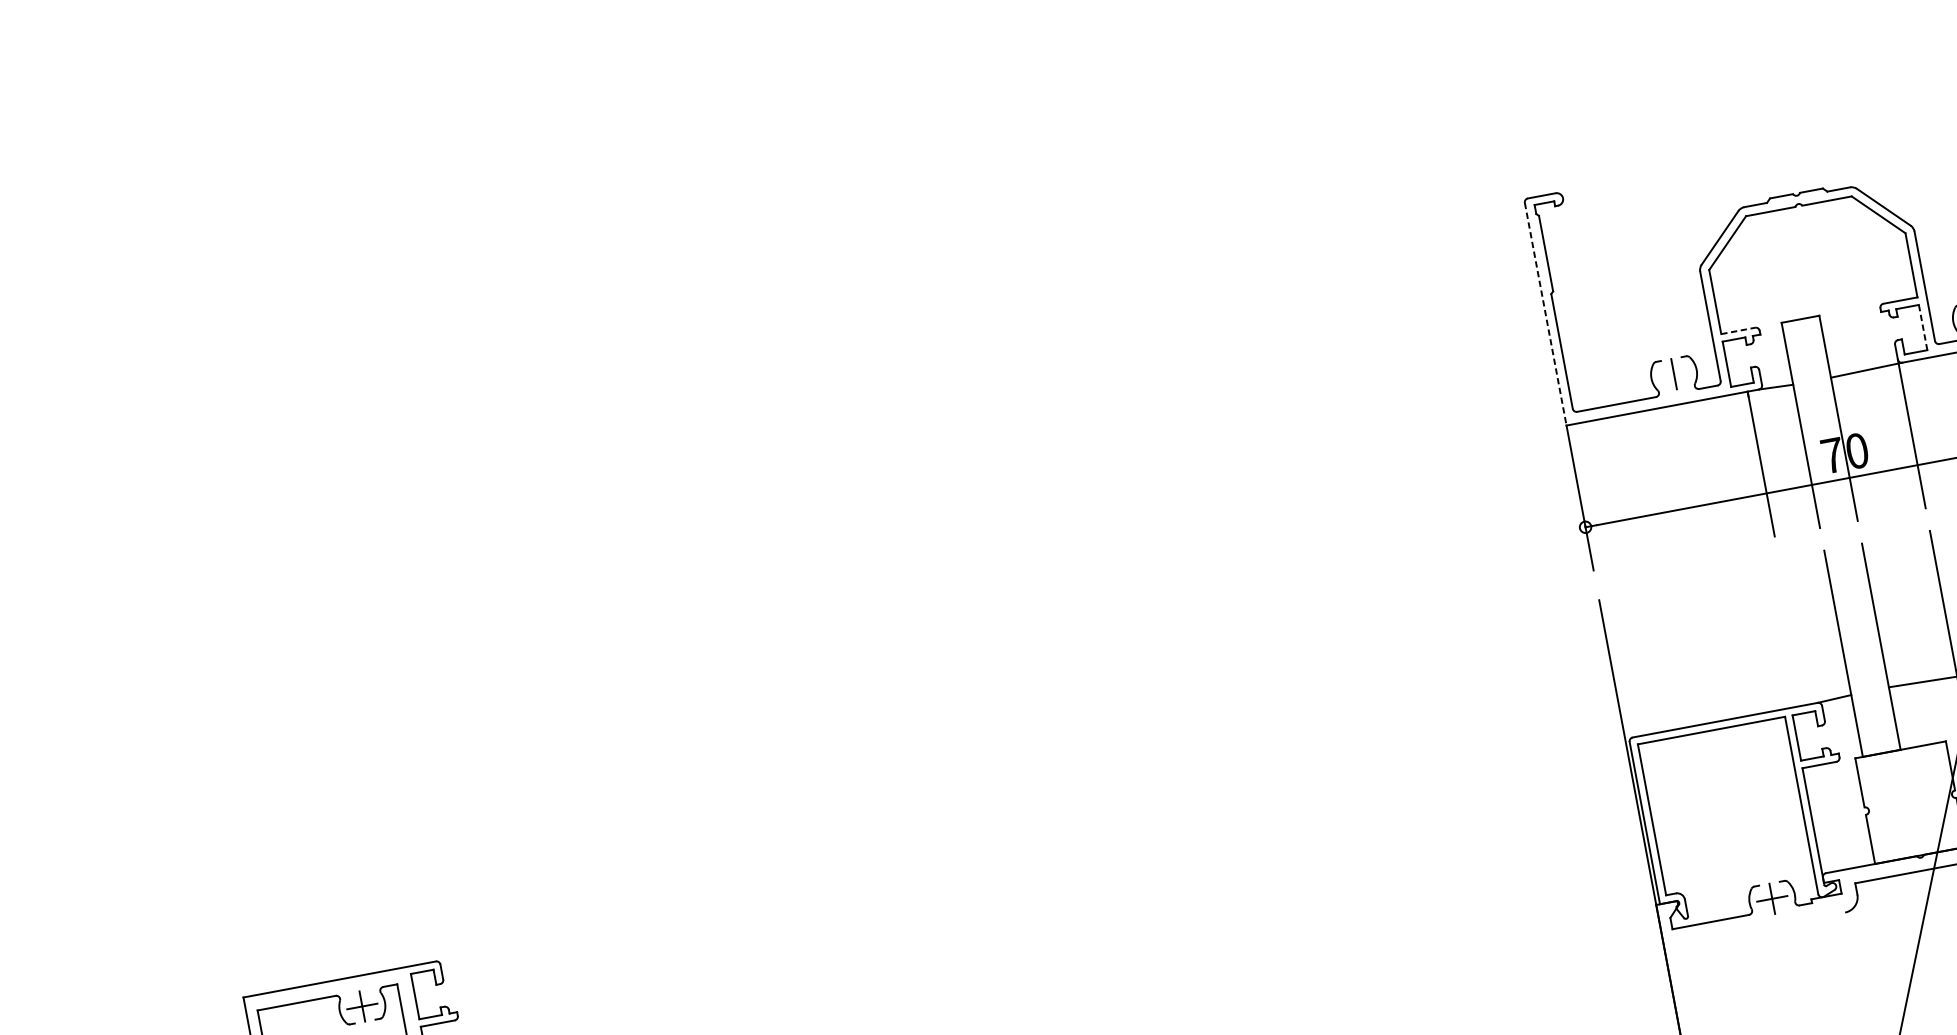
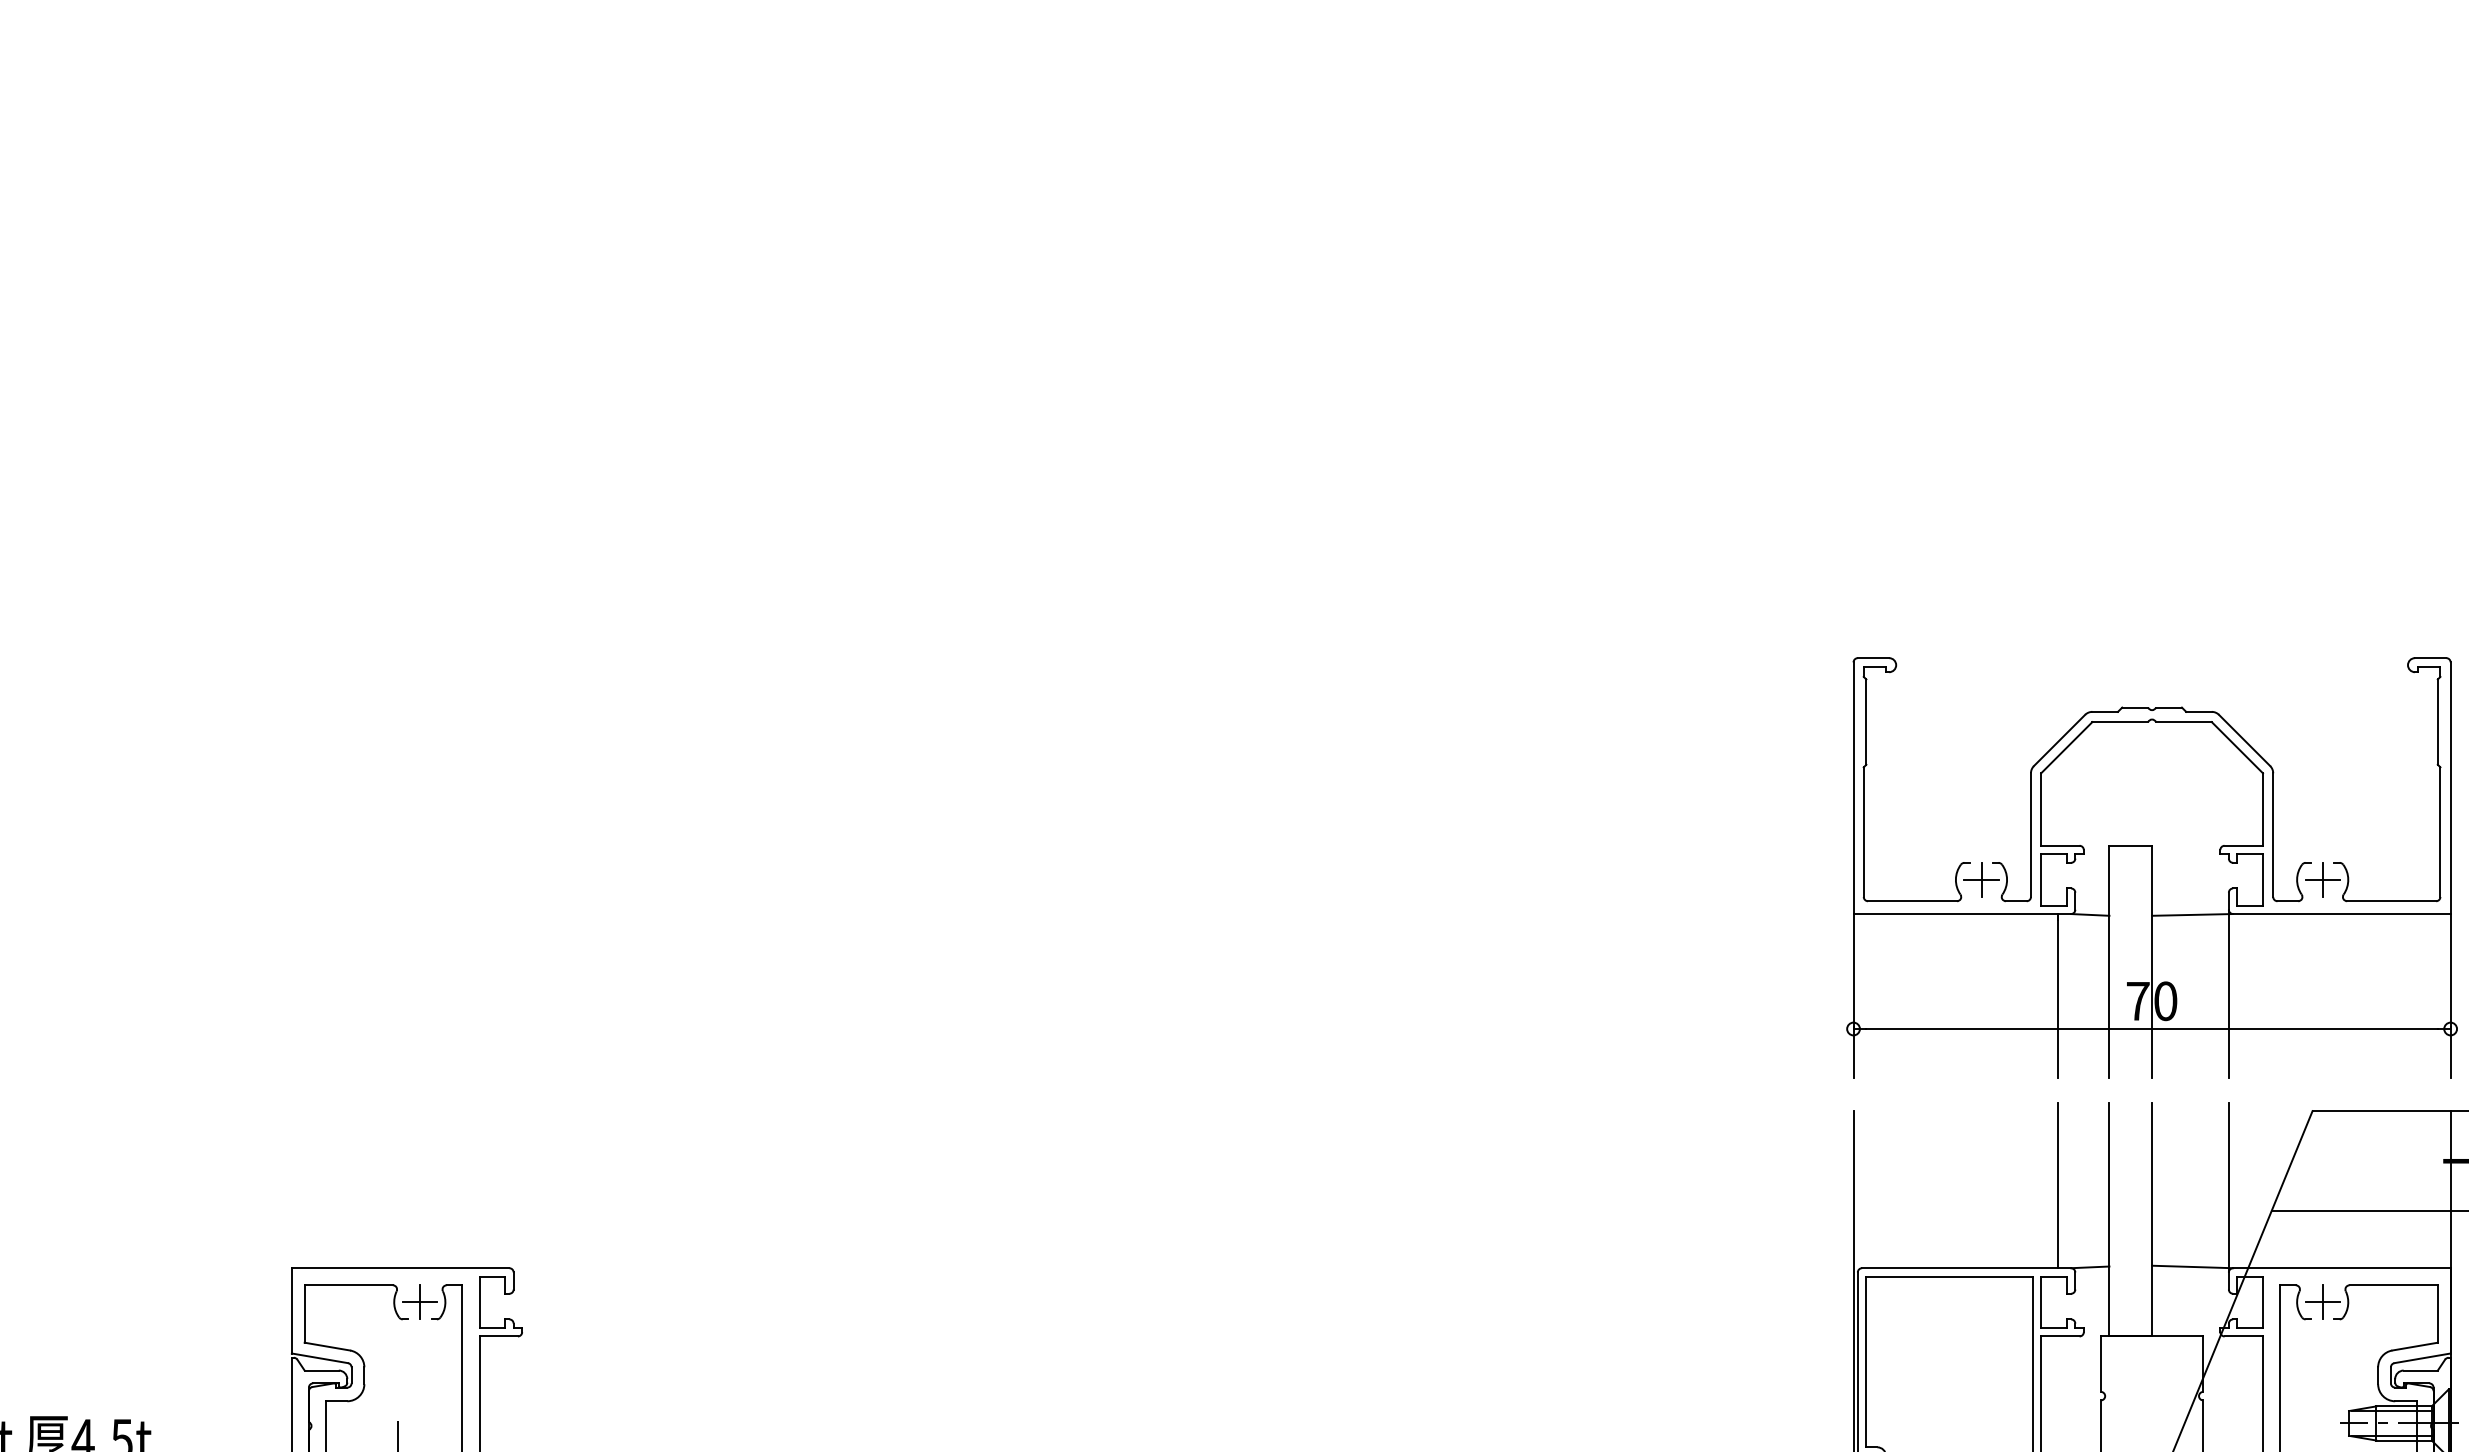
line: (1545, 314) -> (1853, 788), dashed -> solid
line: (1922, 327) -> (2262, 879), dashed -> solid
line: (1738, 330) -> (2060, 845), dashed -> solid
line: (1674, 373) -> (1981, 879), added
line: (1792, 631) -> (2058, 1185), added

